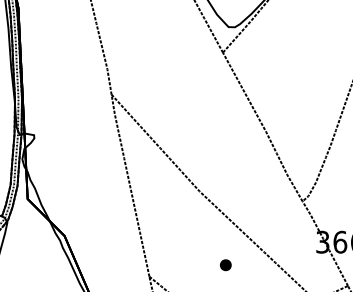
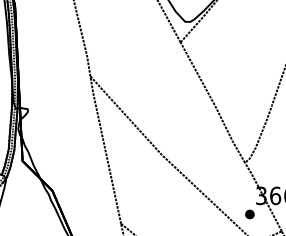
part: (225, 265) -> (249, 214), moved

